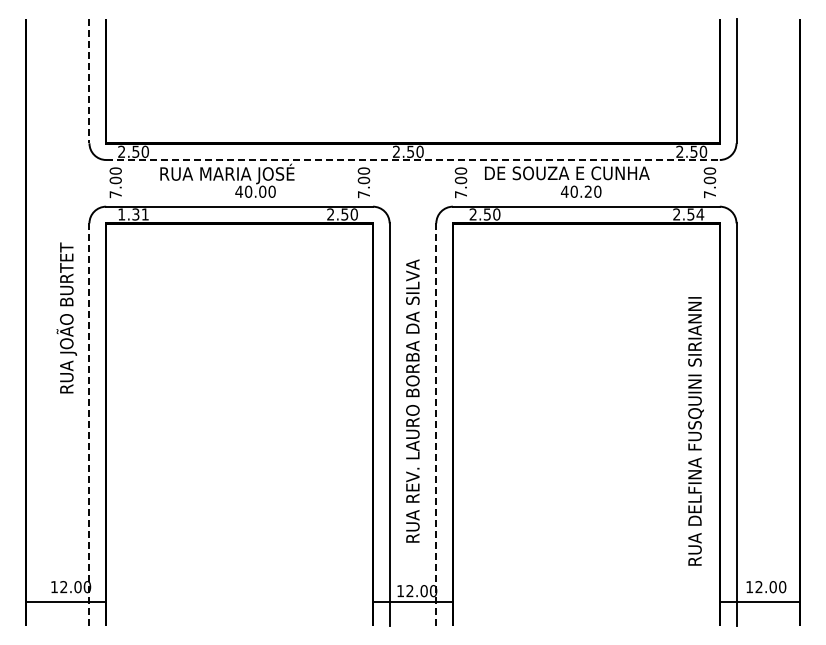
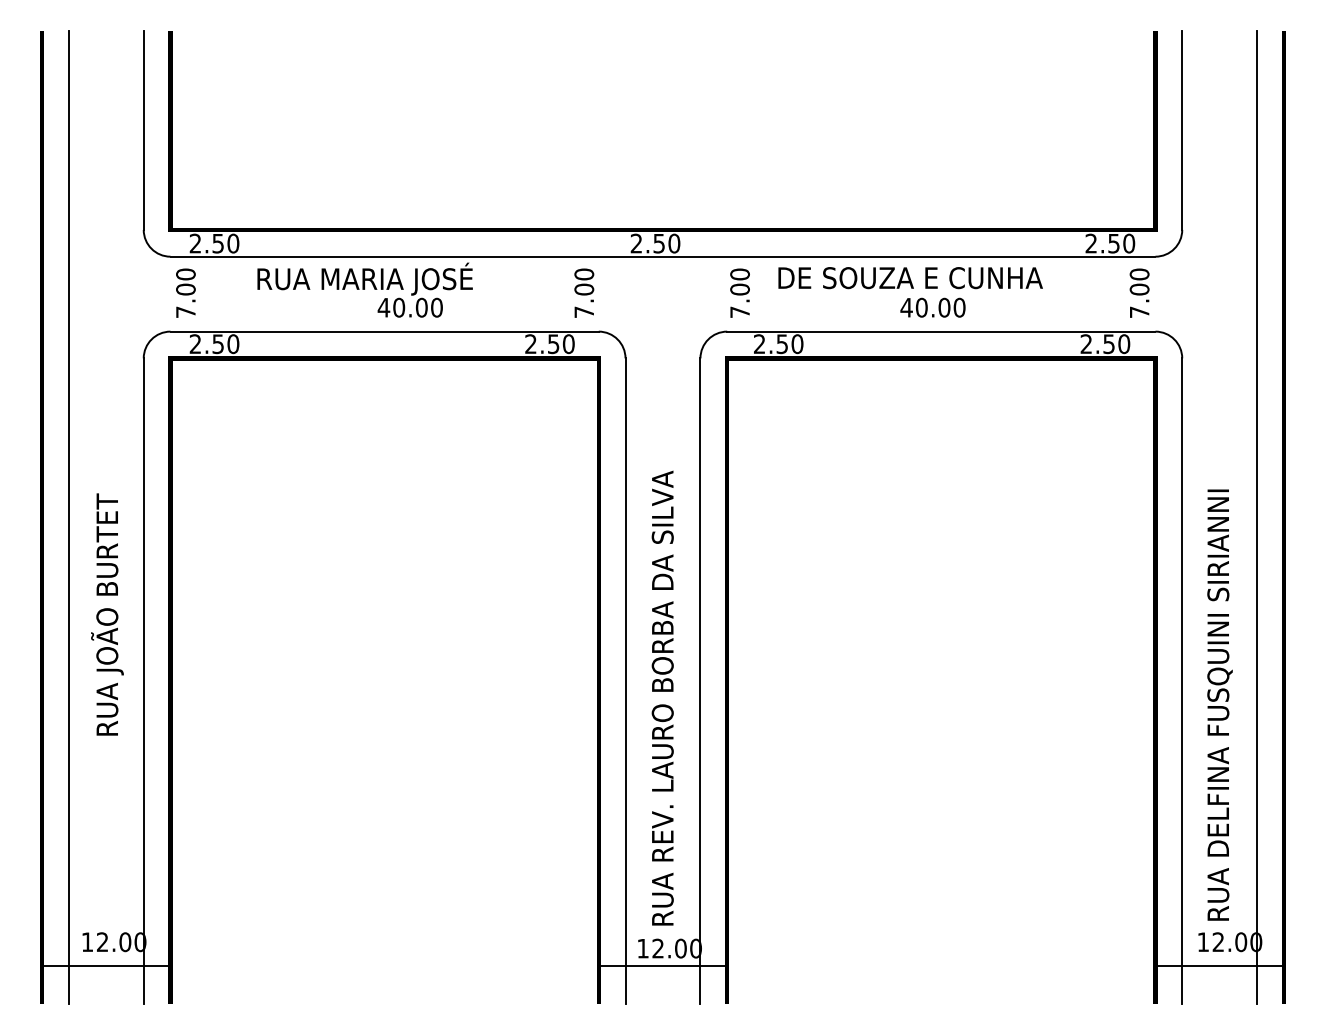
line: (89, 81) -> (143, 130), dashed -> solid
line: (412, 160) -> (662, 257), dashed -> solid
text: (588, 191) -> (944, 307), 40.20 -> 40.00
text: (133, 214) -> (214, 344), 1.31 -> 2.50
text: (700, 214) -> (1124, 344), 2.54 -> 2.50
text: (66, 317) -> (106, 613), moved
line: (42, 322) -> (68, 517), added
line: (783, 322) -> (1257, 517), added
text: (412, 400) -> (662, 697), moved
line: (89, 425) -> (143, 682), dashed -> solid
line: (436, 425) -> (700, 682), dashed -> solid
text: (695, 431) -> (1219, 705), moved

